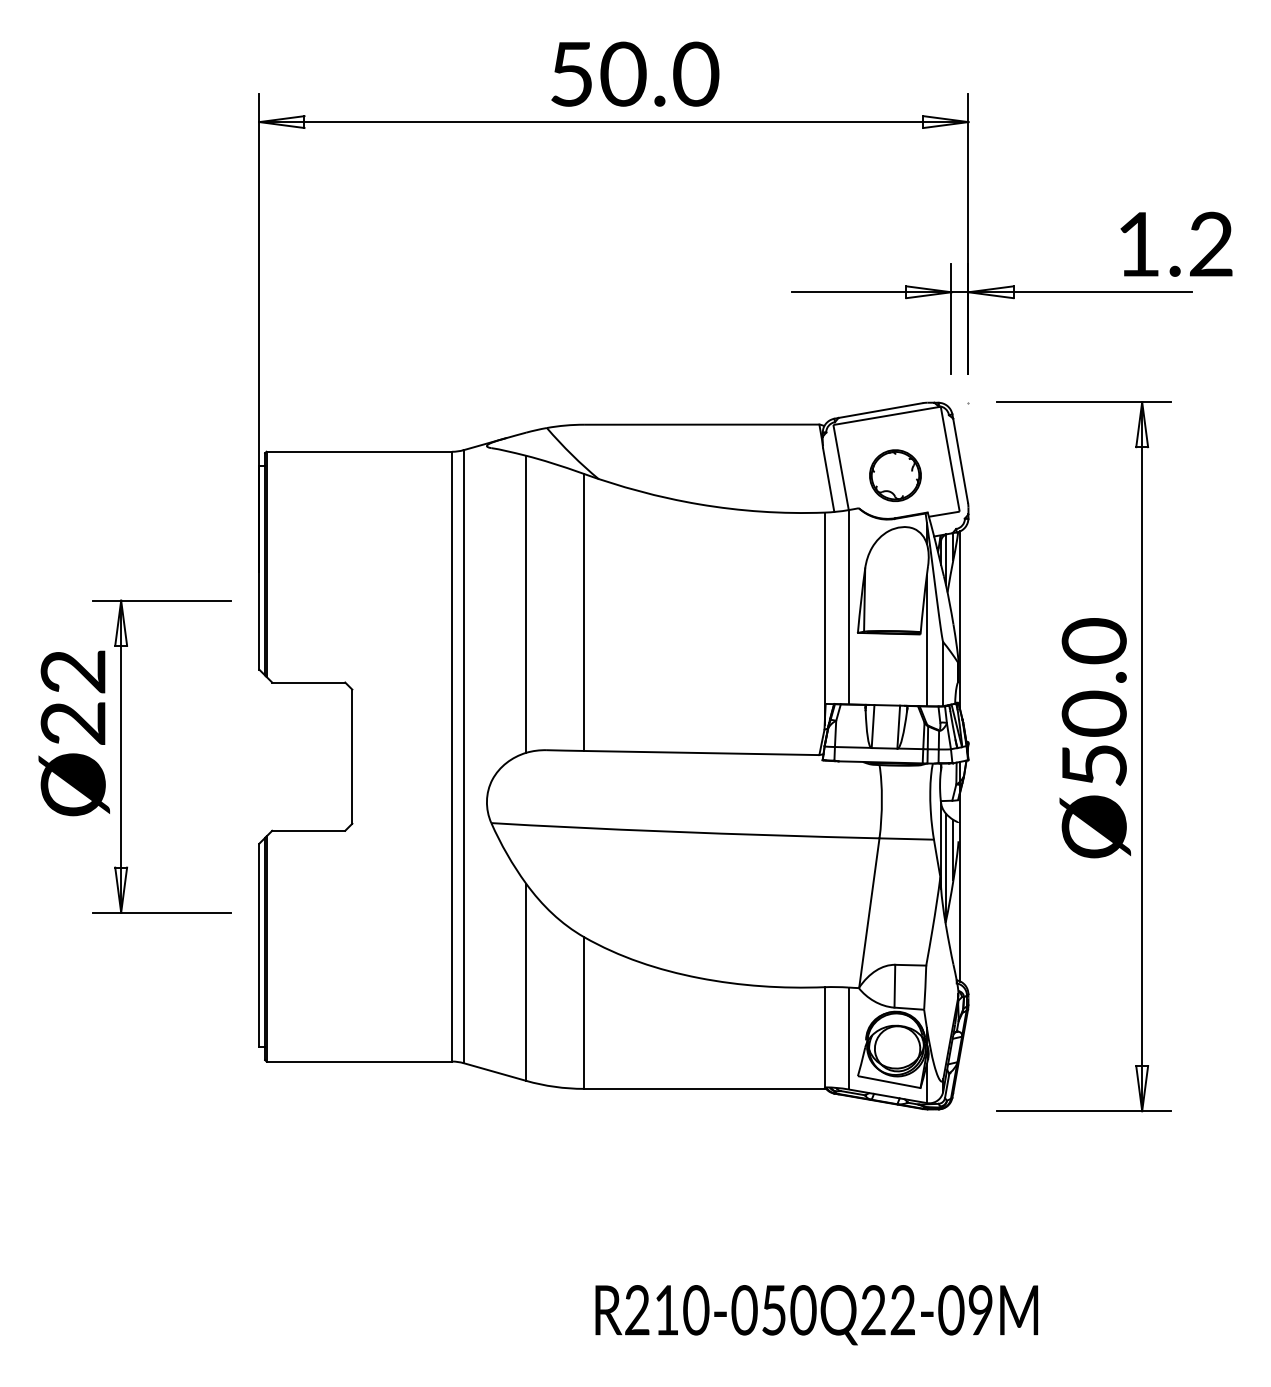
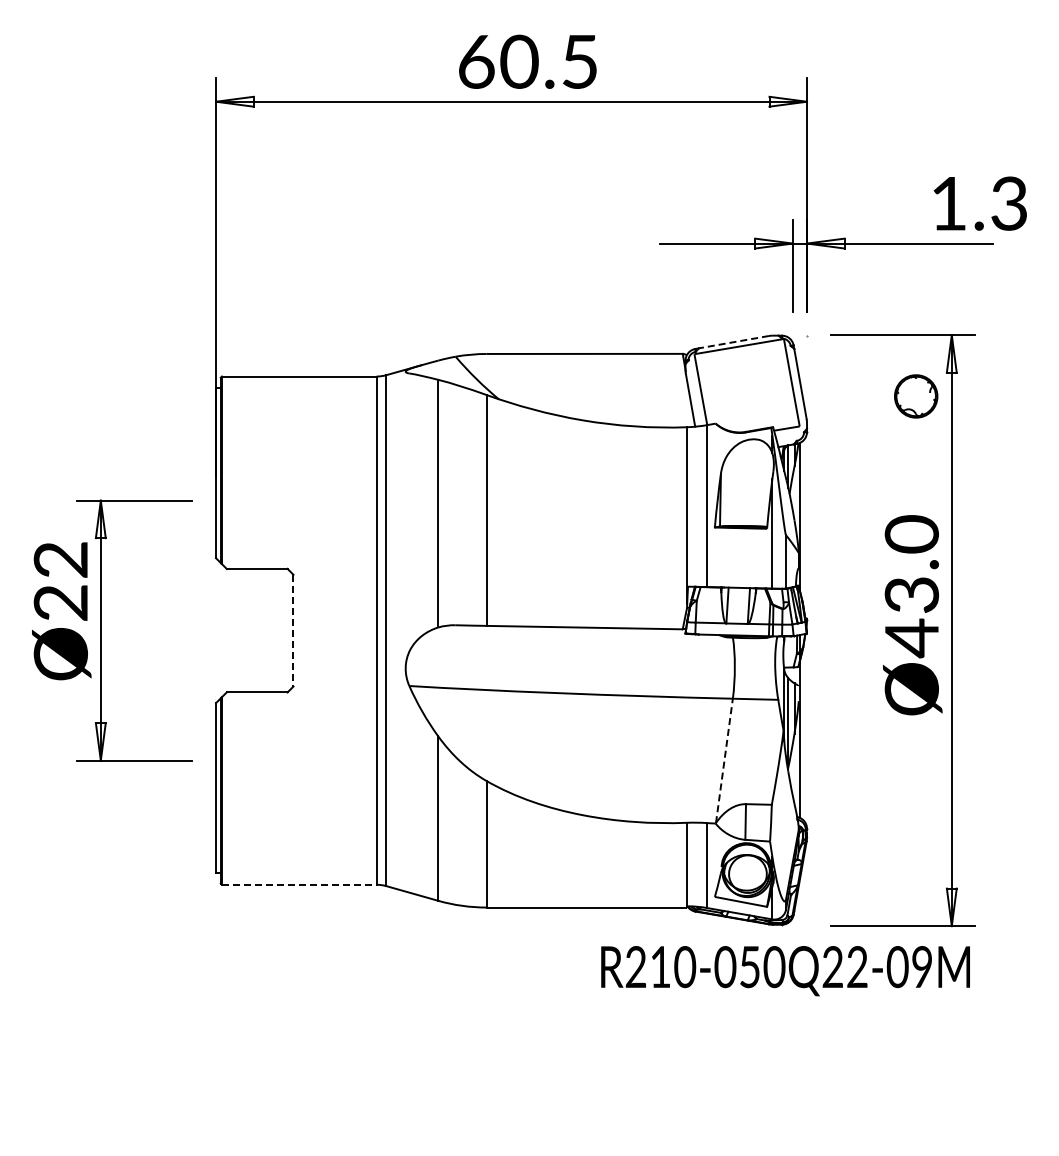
text: (635, 73) -> (529, 61), 50.0 -> 60.5
text: (1210, 244) -> (1008, 203), 1.2 -> 1.3
line: (880, 410) -> (733, 342), solid -> dashed
part: (895, 475) -> (916, 396), moved
text: (1093, 739) -> (911, 616), Ø50.0 -> Ø43.0
line: (352, 756) -> (293, 630), solid -> dashed
line: (869, 912) -> (724, 760), solid -> dashed
line: (359, 1061) -> (299, 884), solid -> dashed
text: (816, 1315) -> (785, 971), moved

